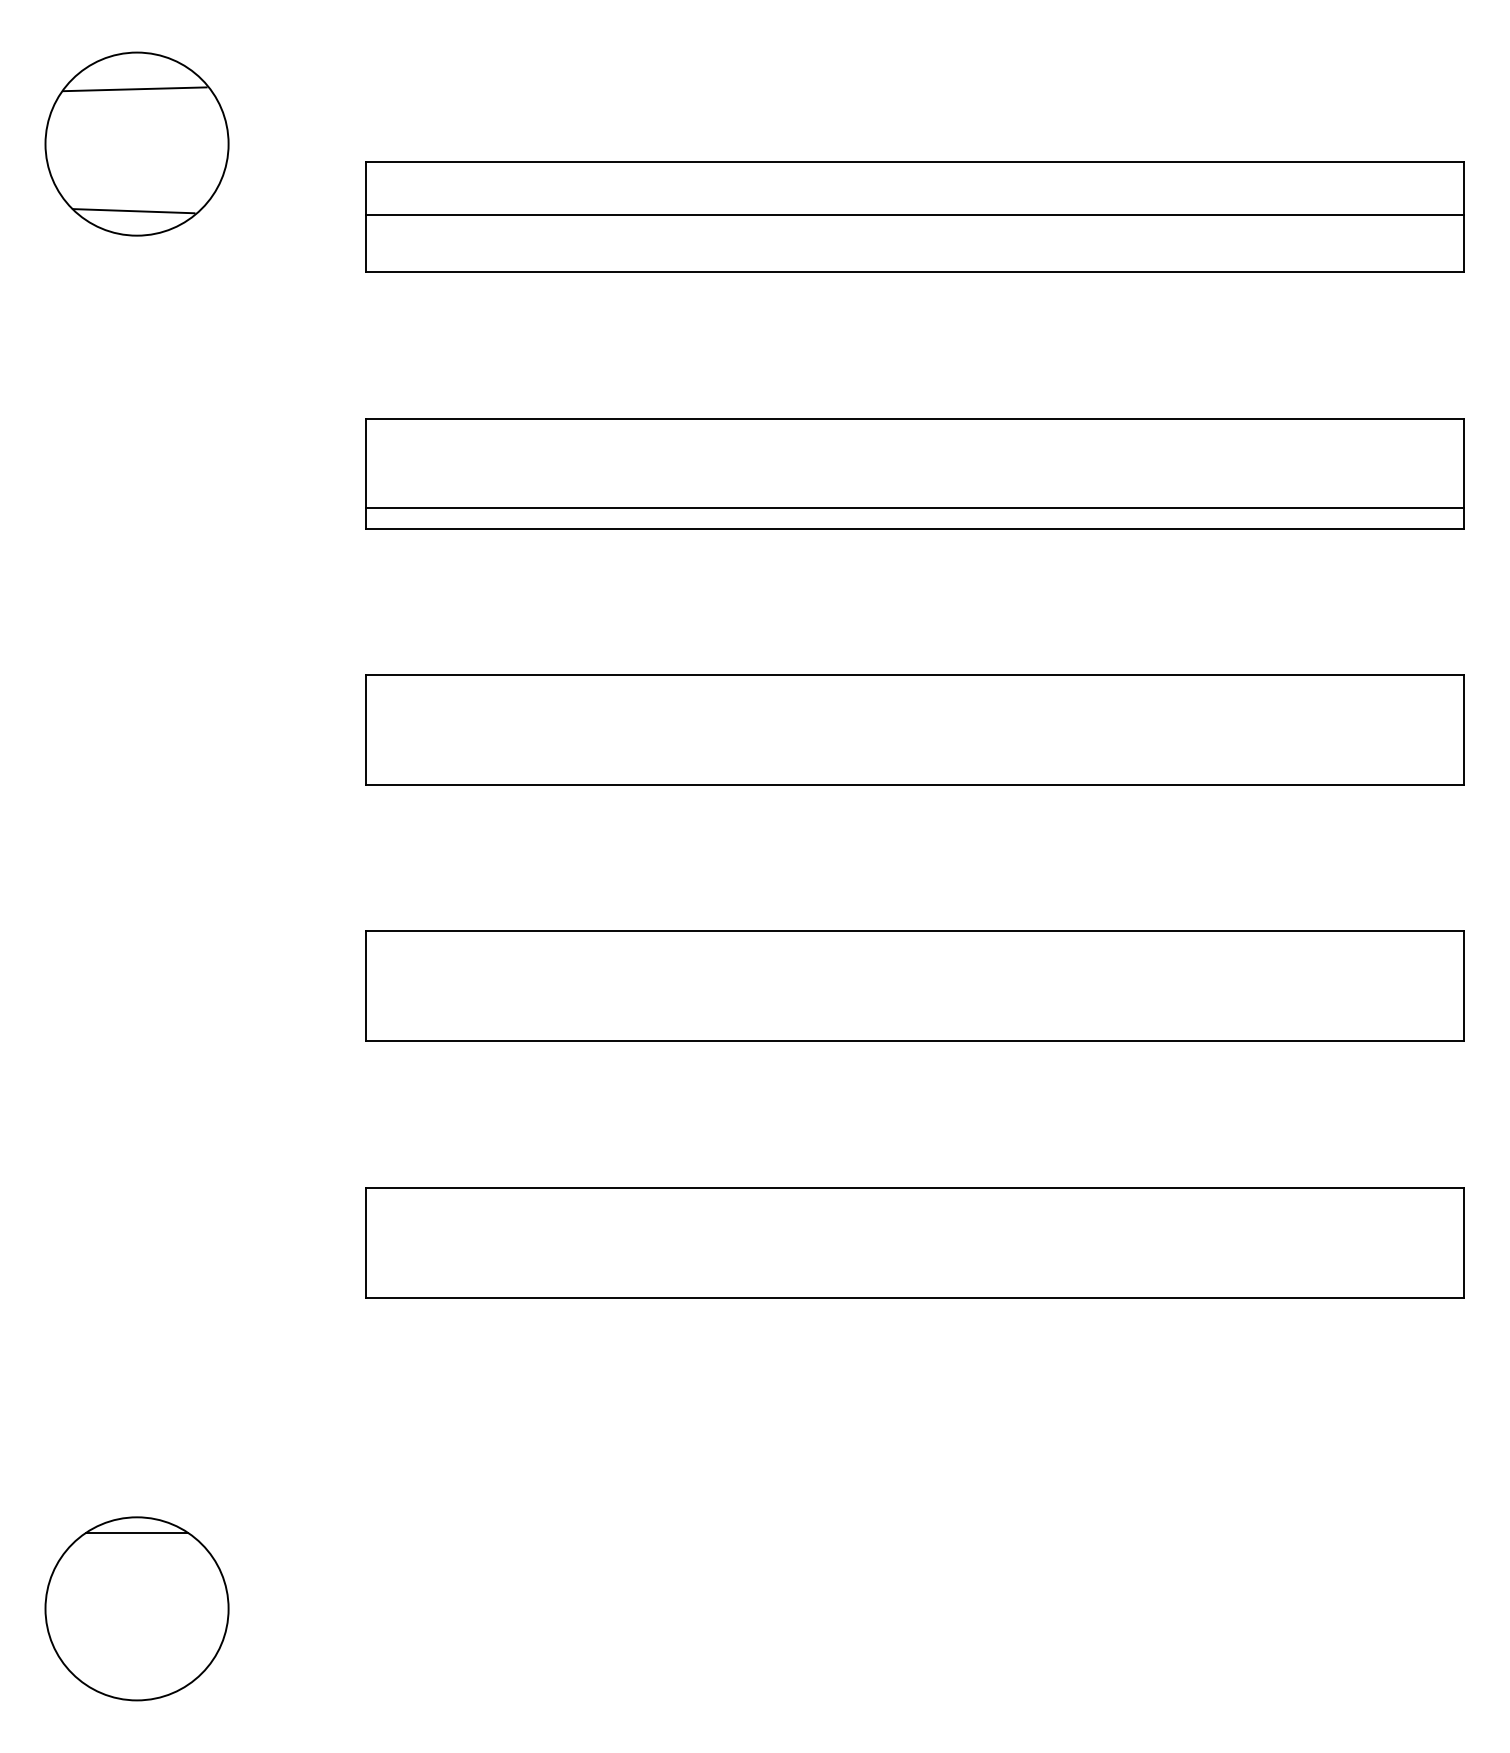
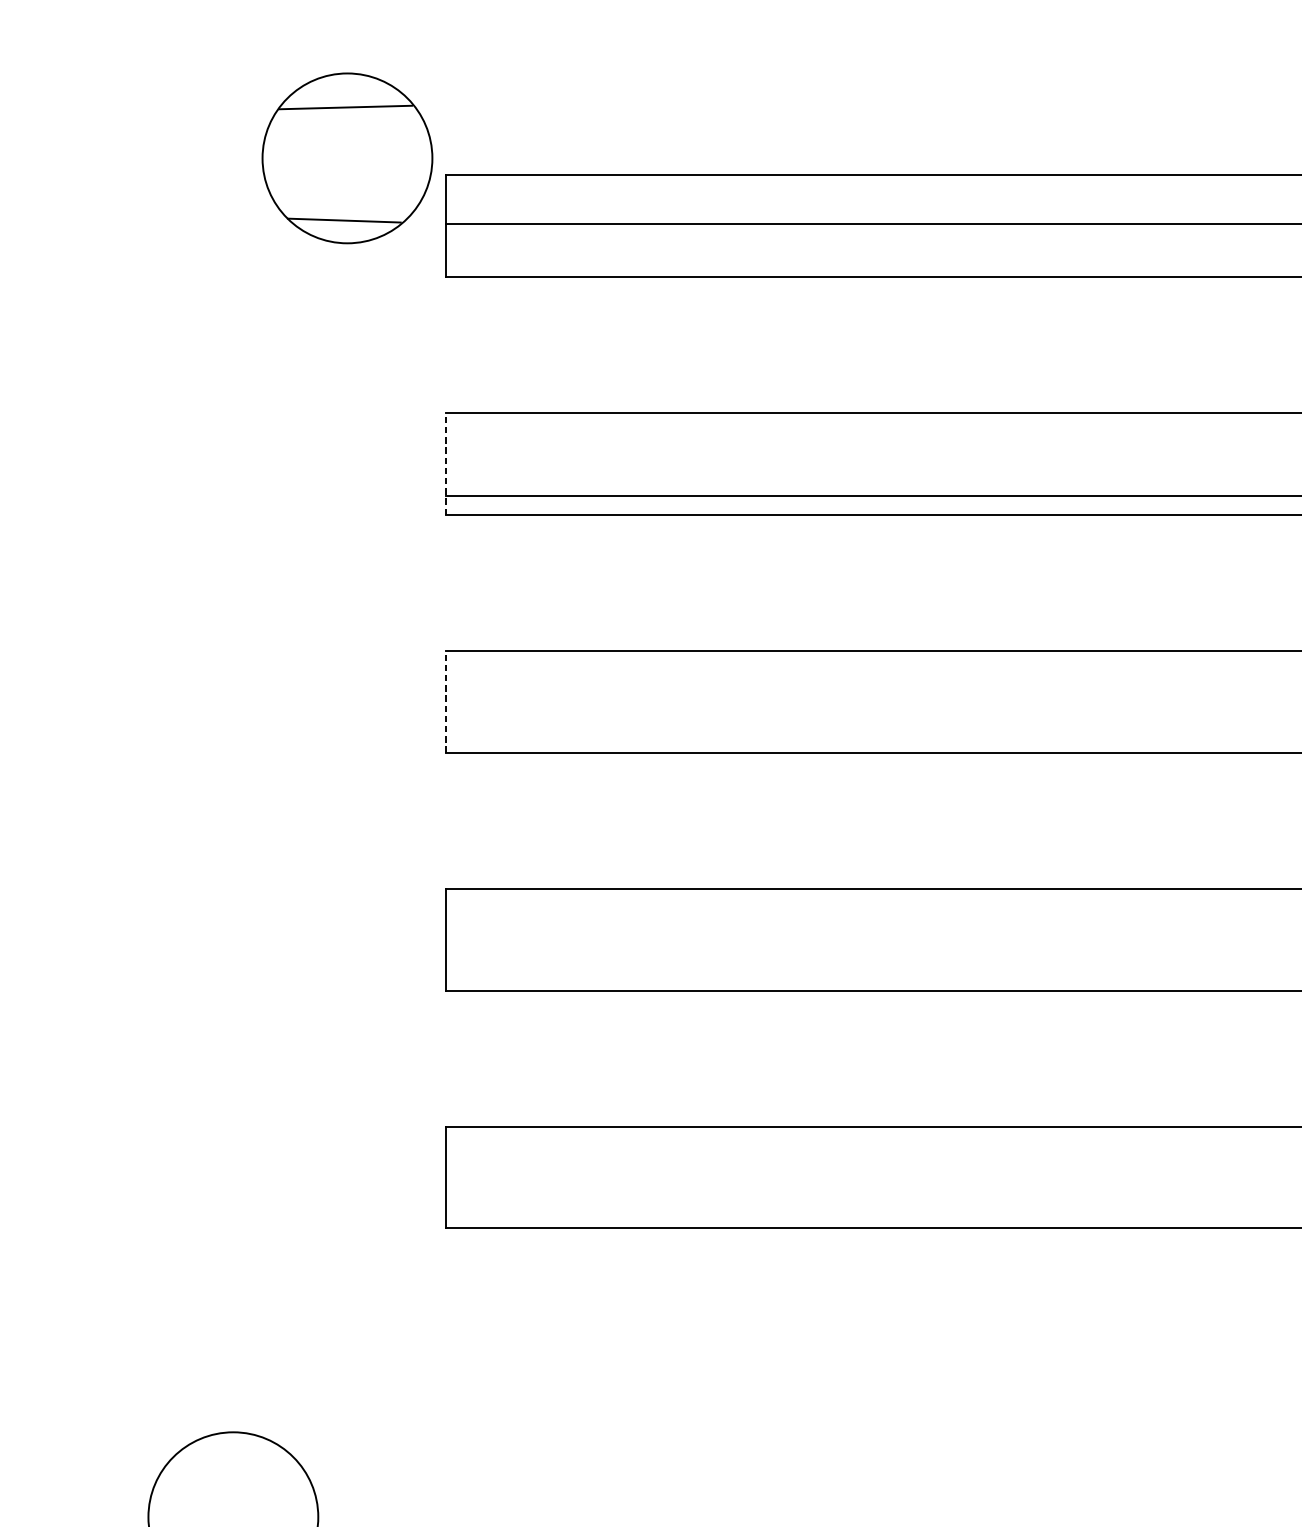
part: (136, 143) -> (346, 157), moved
line: (365, 473) -> (445, 463), solid -> dashed
line: (365, 730) -> (445, 702), solid -> dashed
line: (136, 1532) -> (232, 1446), removed

